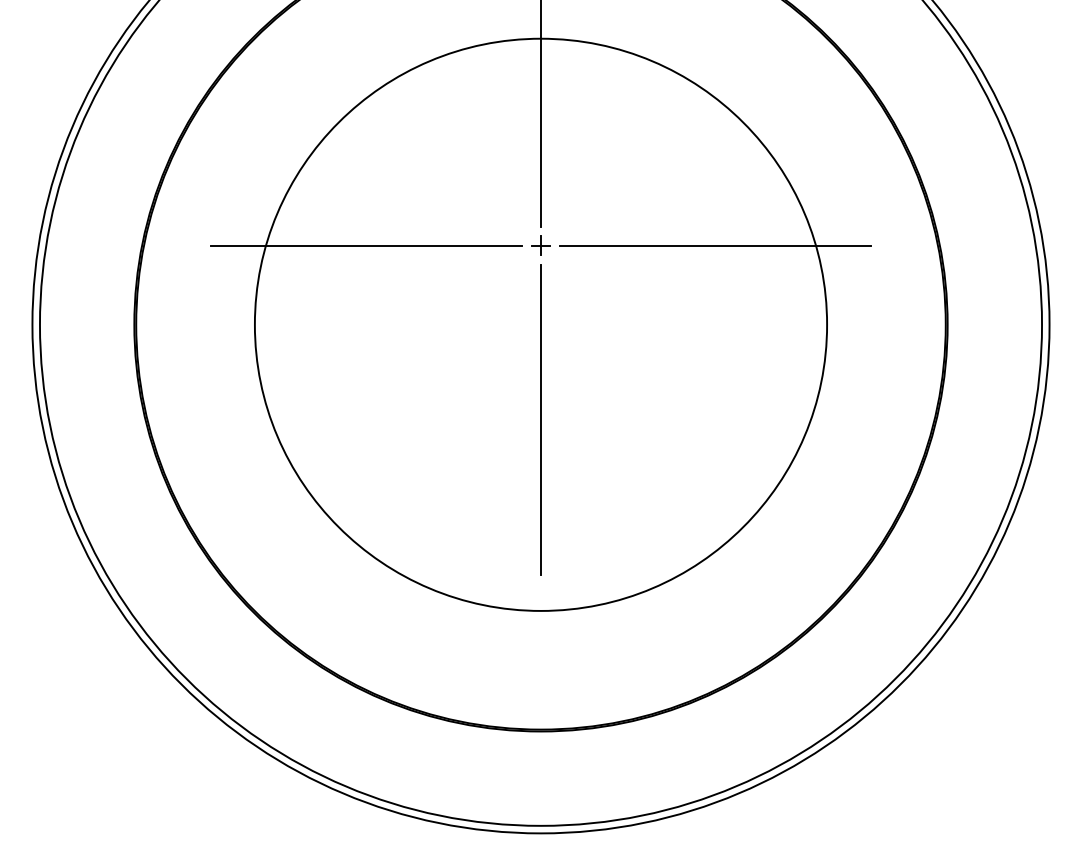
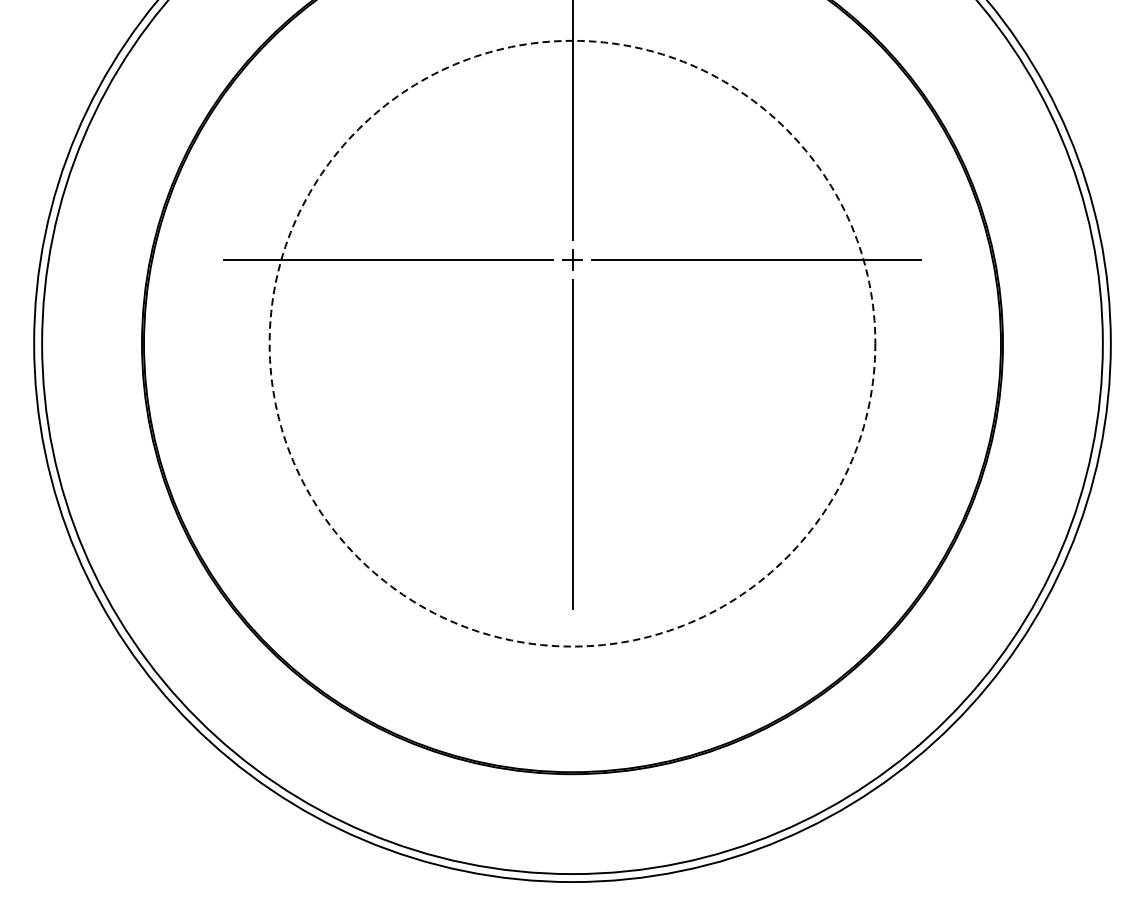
circle: (540, 324) -> (571, 343), solid -> dashed

